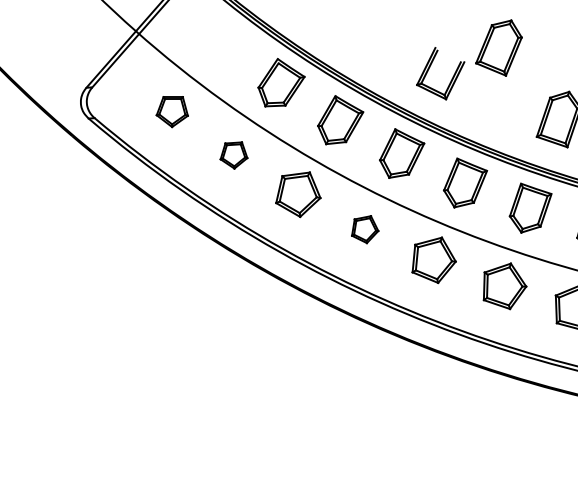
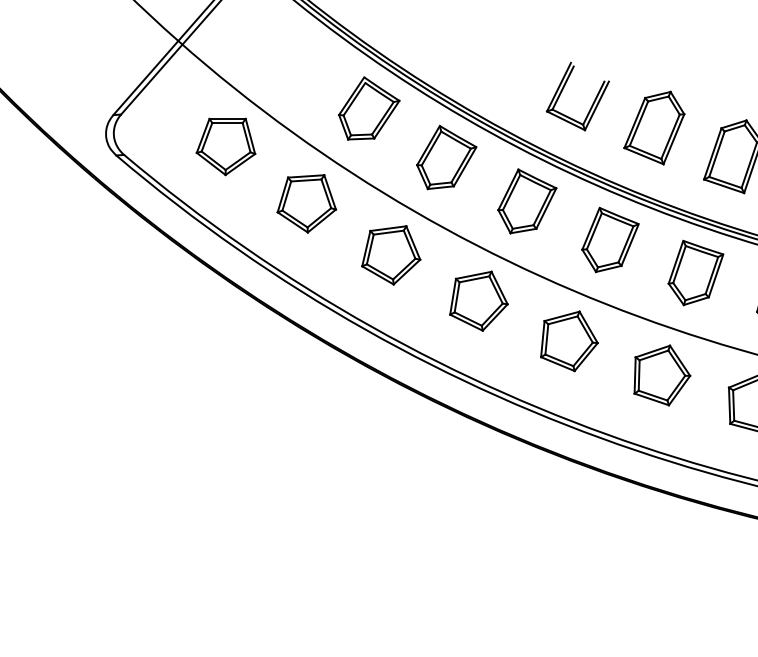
part: (499, 47) -> (654, 127), moved
part: (171, 111) -> (225, 146), size x1.43
part: (233, 155) -> (306, 203), size x1.67
part: (364, 229) -> (478, 300), size x1.67

